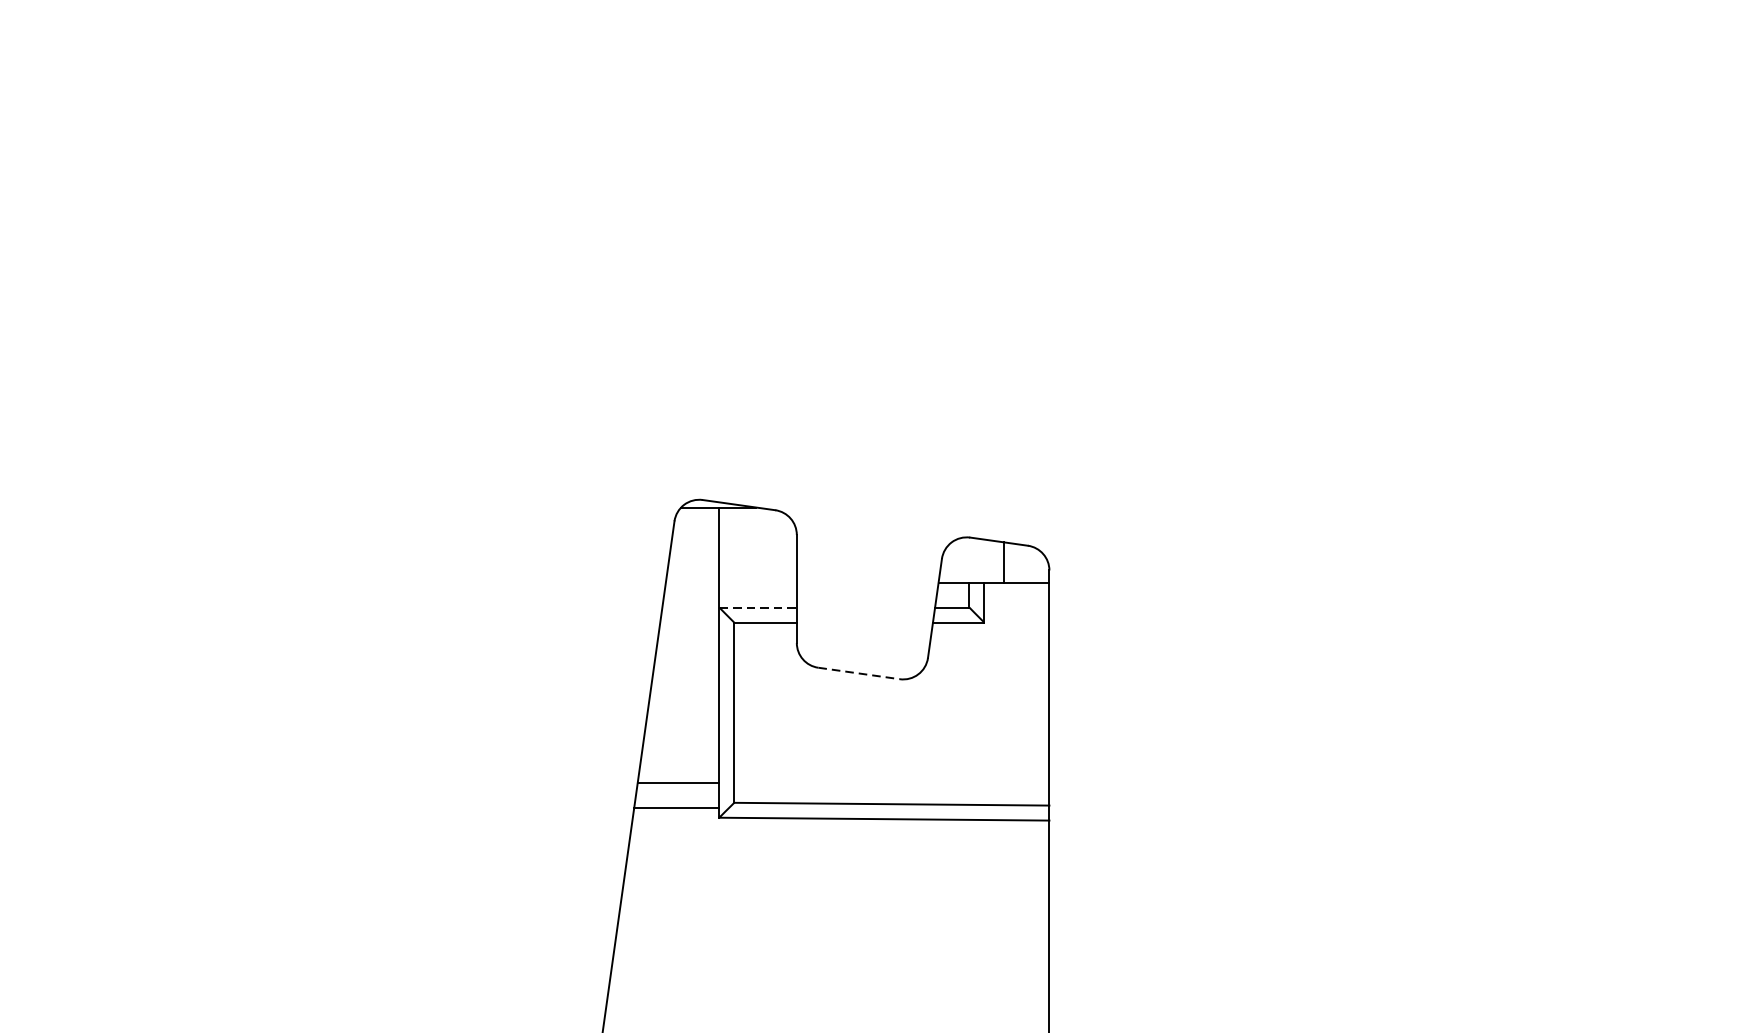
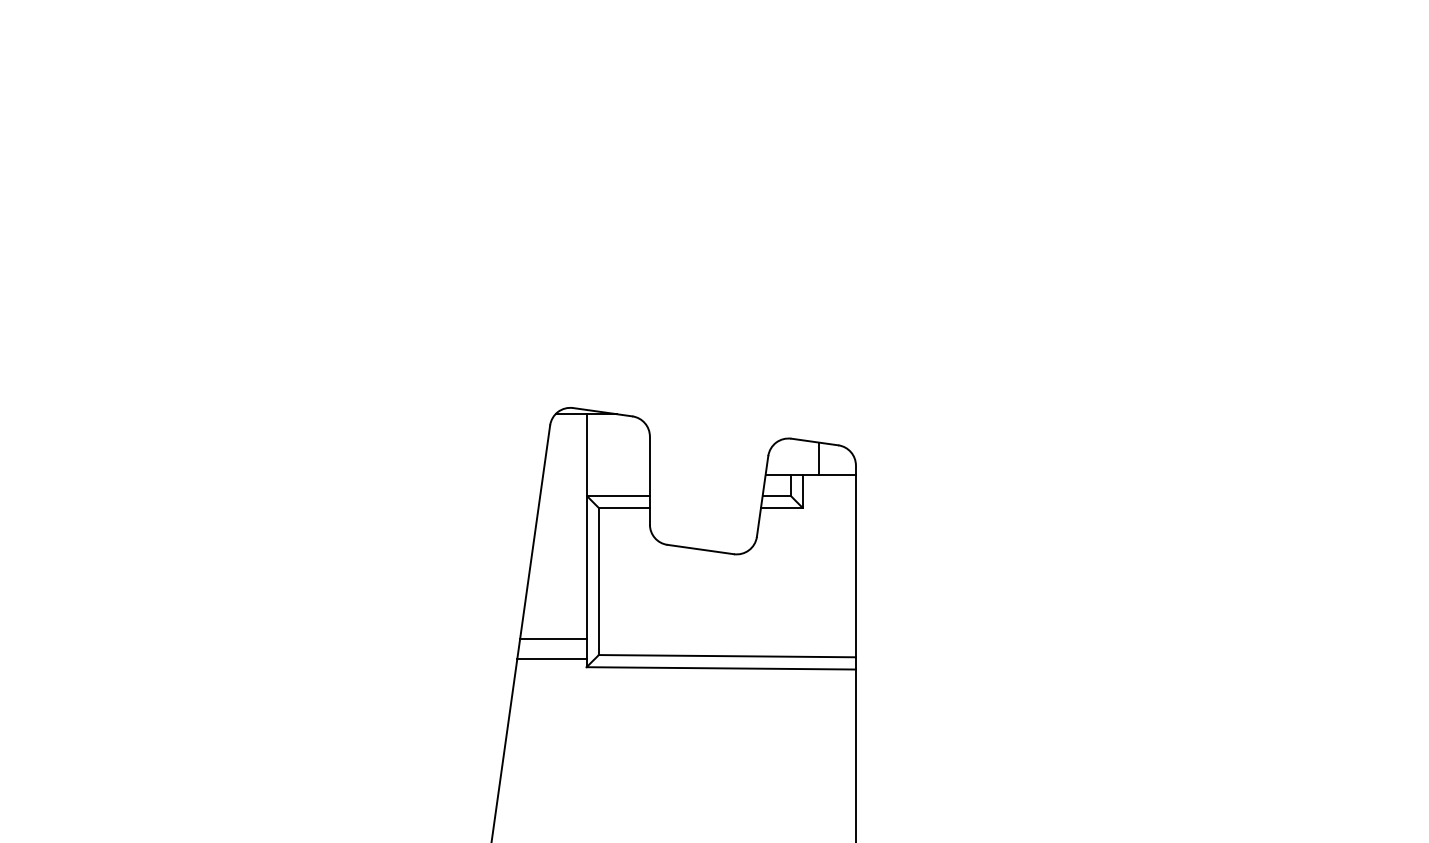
line: (758, 607) -> (618, 495), dashed -> solid
line: (858, 673) -> (700, 549), dashed -> solid

